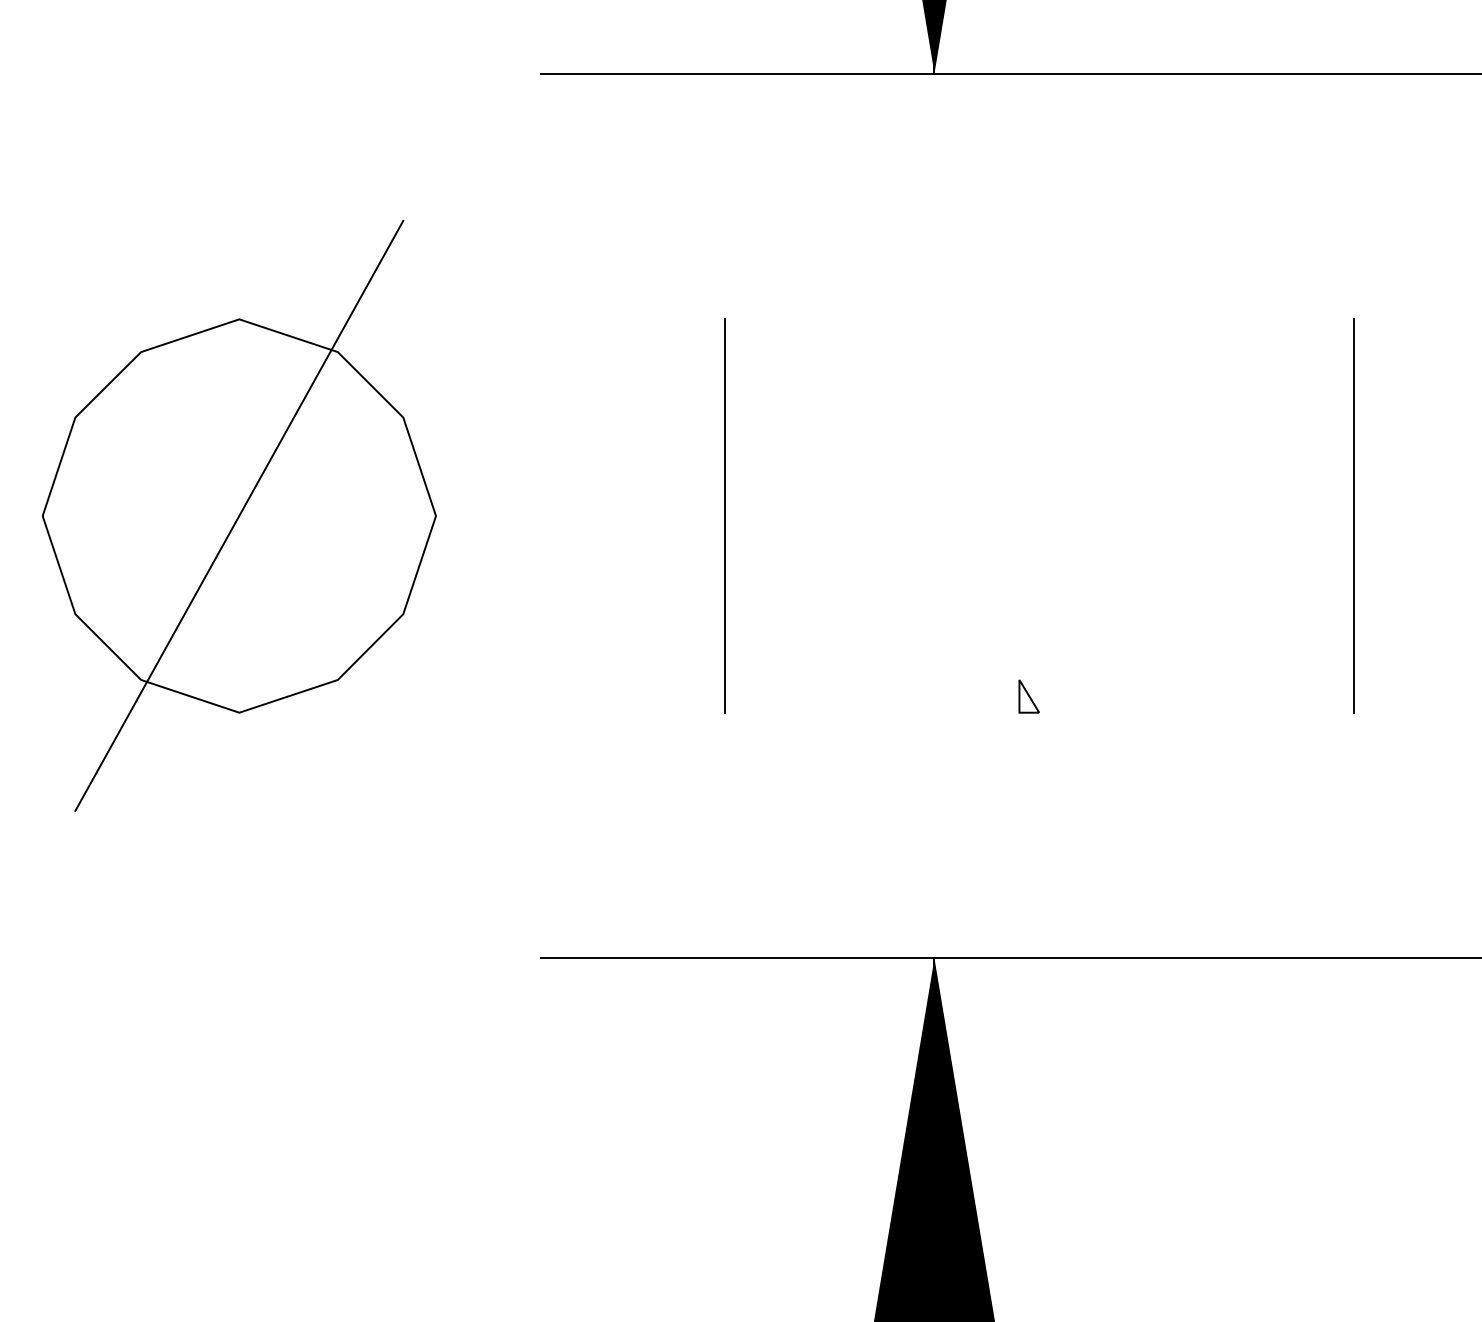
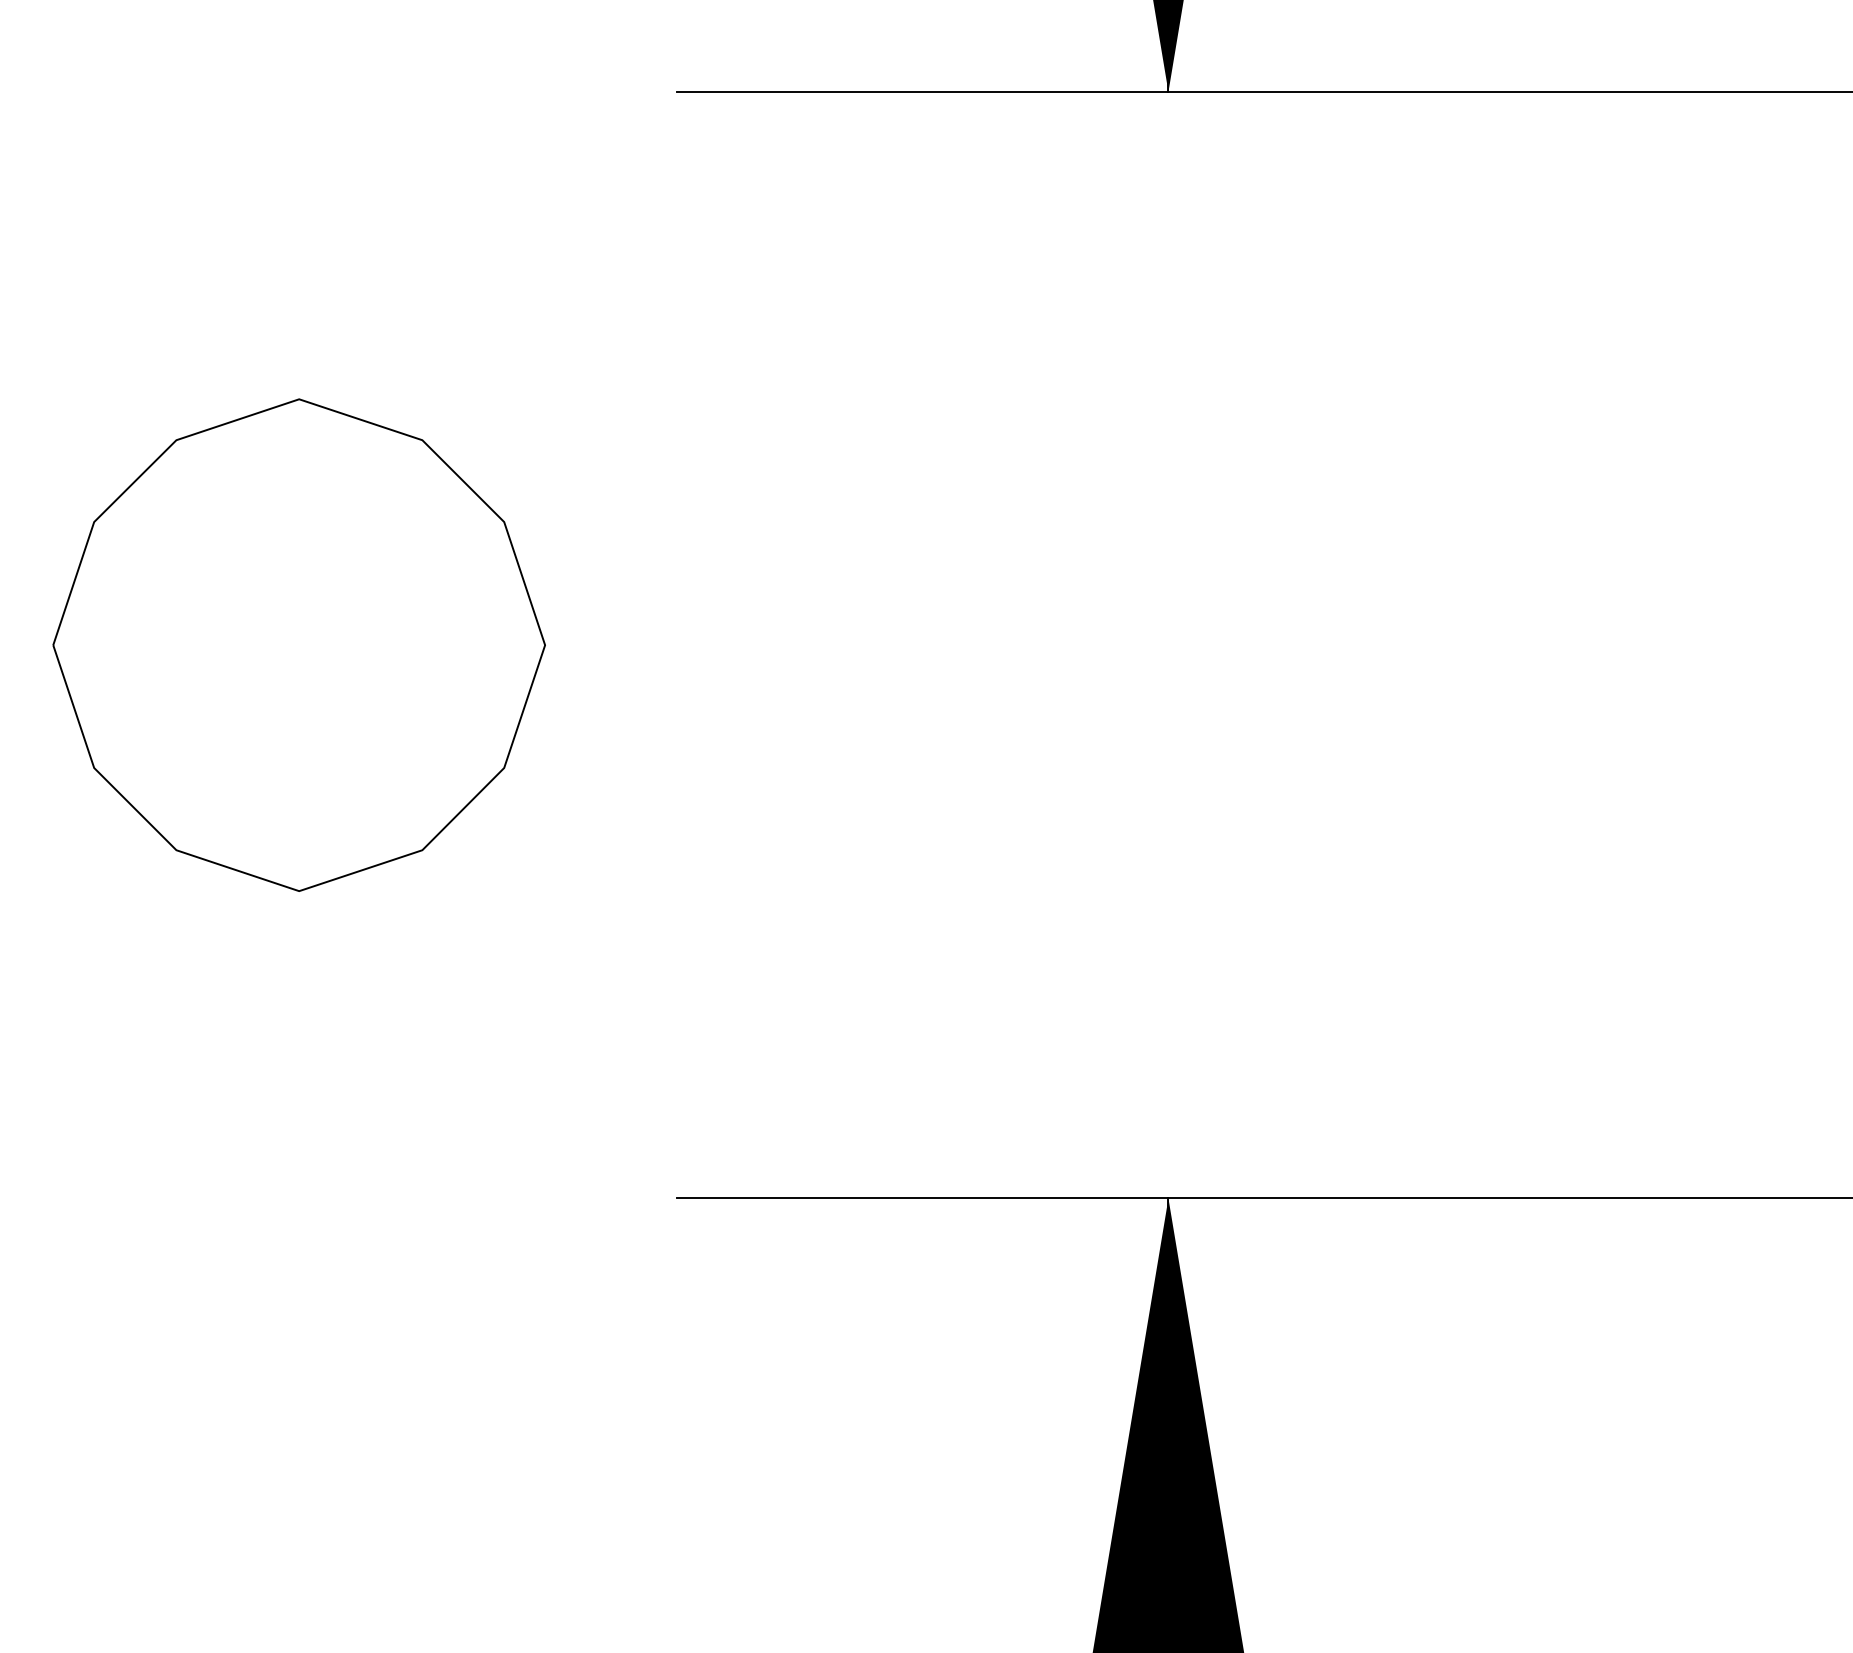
line: (239, 515) -> (299, 644), removed
line: (724, 516) -> (905, 645), removed
line: (1353, 516) -> (1692, 645), removed
part: (1028, 696) -> (1286, 871), removed

